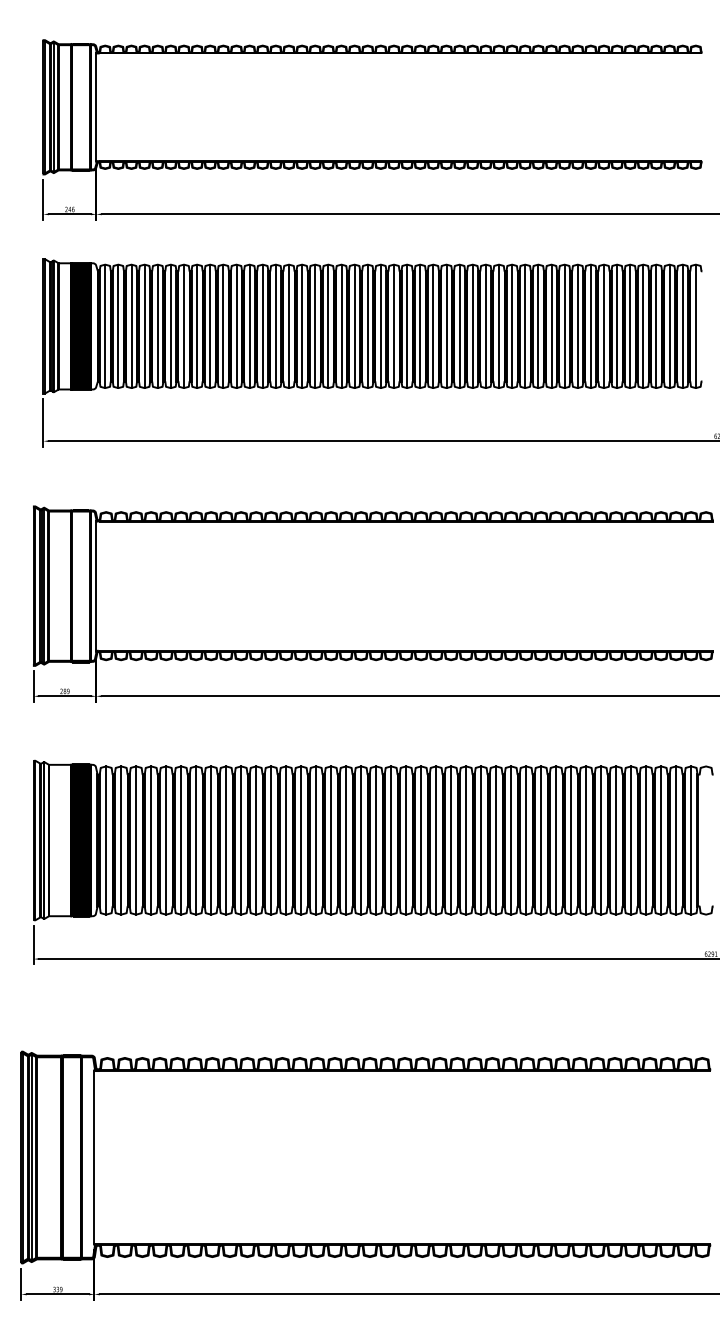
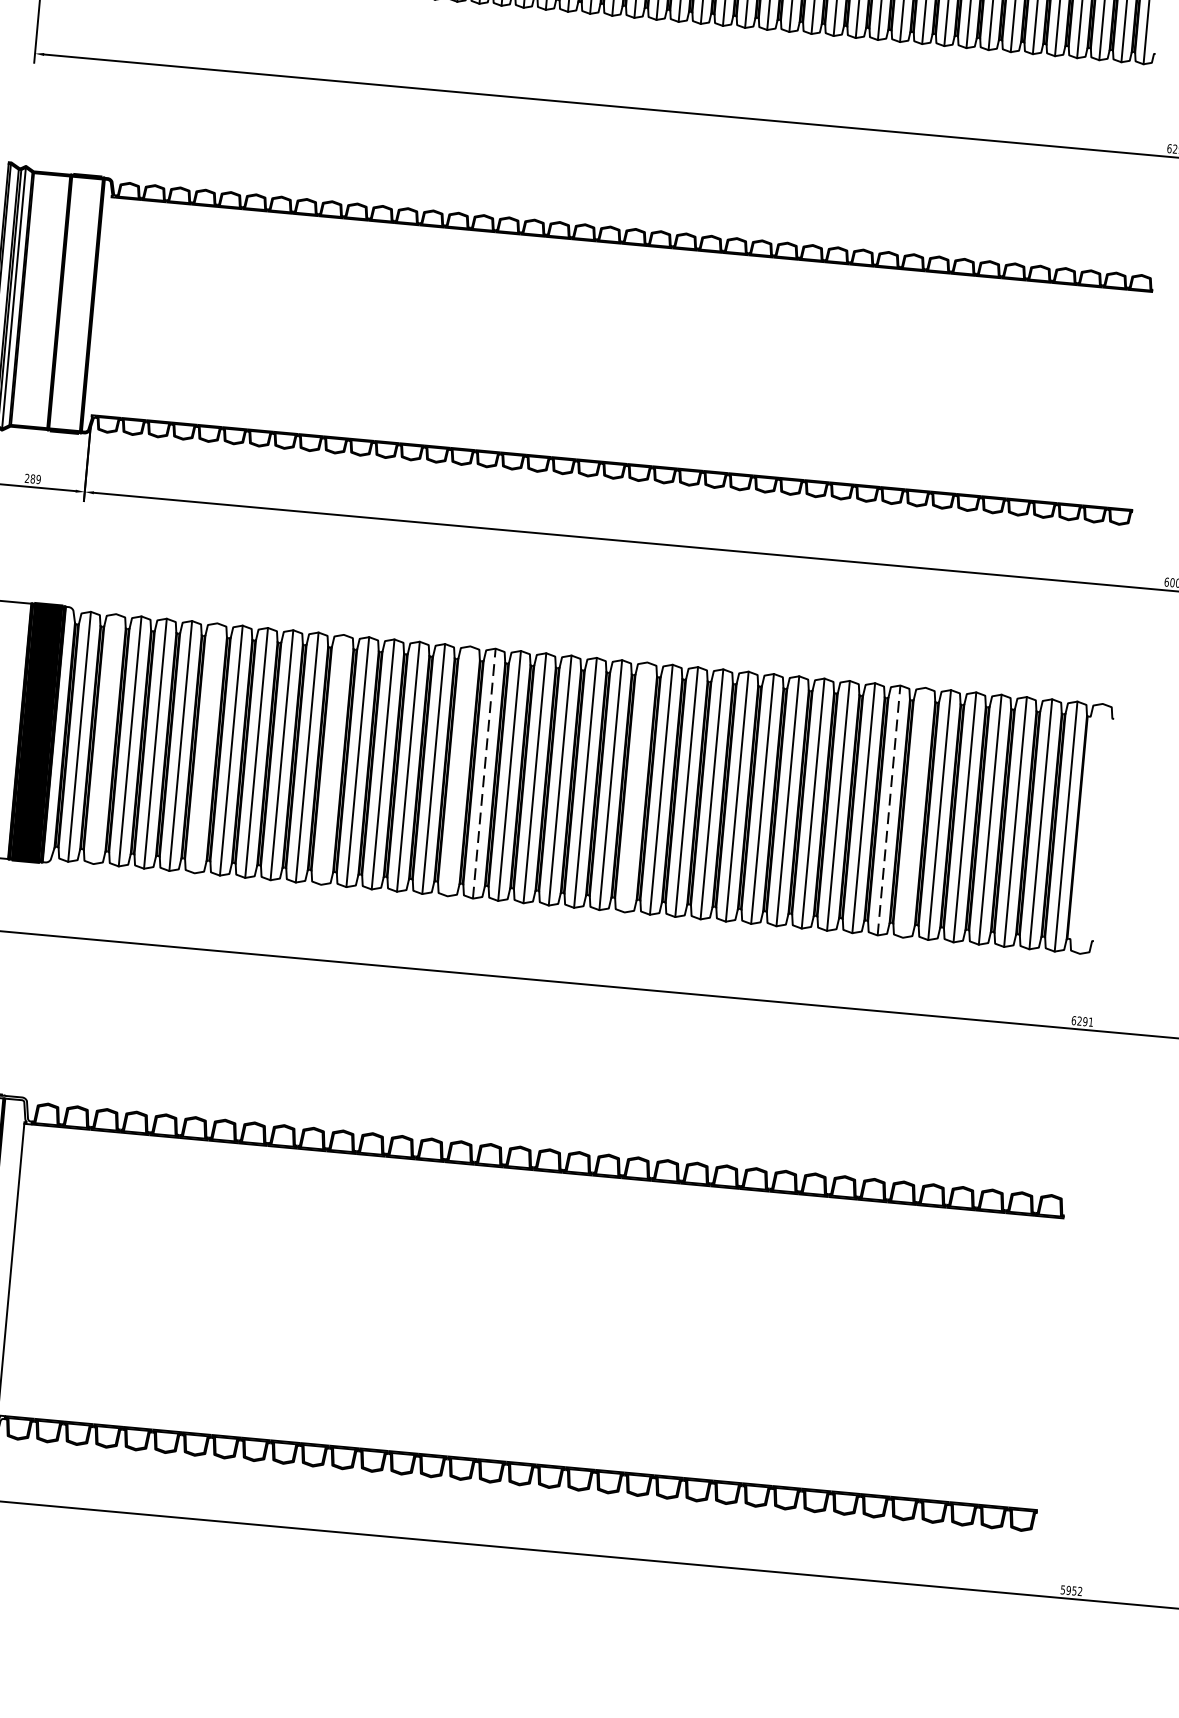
line: (96, 585) -> (102, 305), removed
line: (121, 840) -> (105, 739), removed
line: (181, 840) -> (206, 748), removed
line: (256, 840) -> (333, 759), removed
line: (331, 840) -> (459, 771), removed
line: (346, 840) -> (484, 773), solid -> dashed
line: (436, 840) -> (636, 787), removed
line: (586, 840) -> (889, 810), solid -> dashed
line: (601, 840) -> (914, 812), removed

